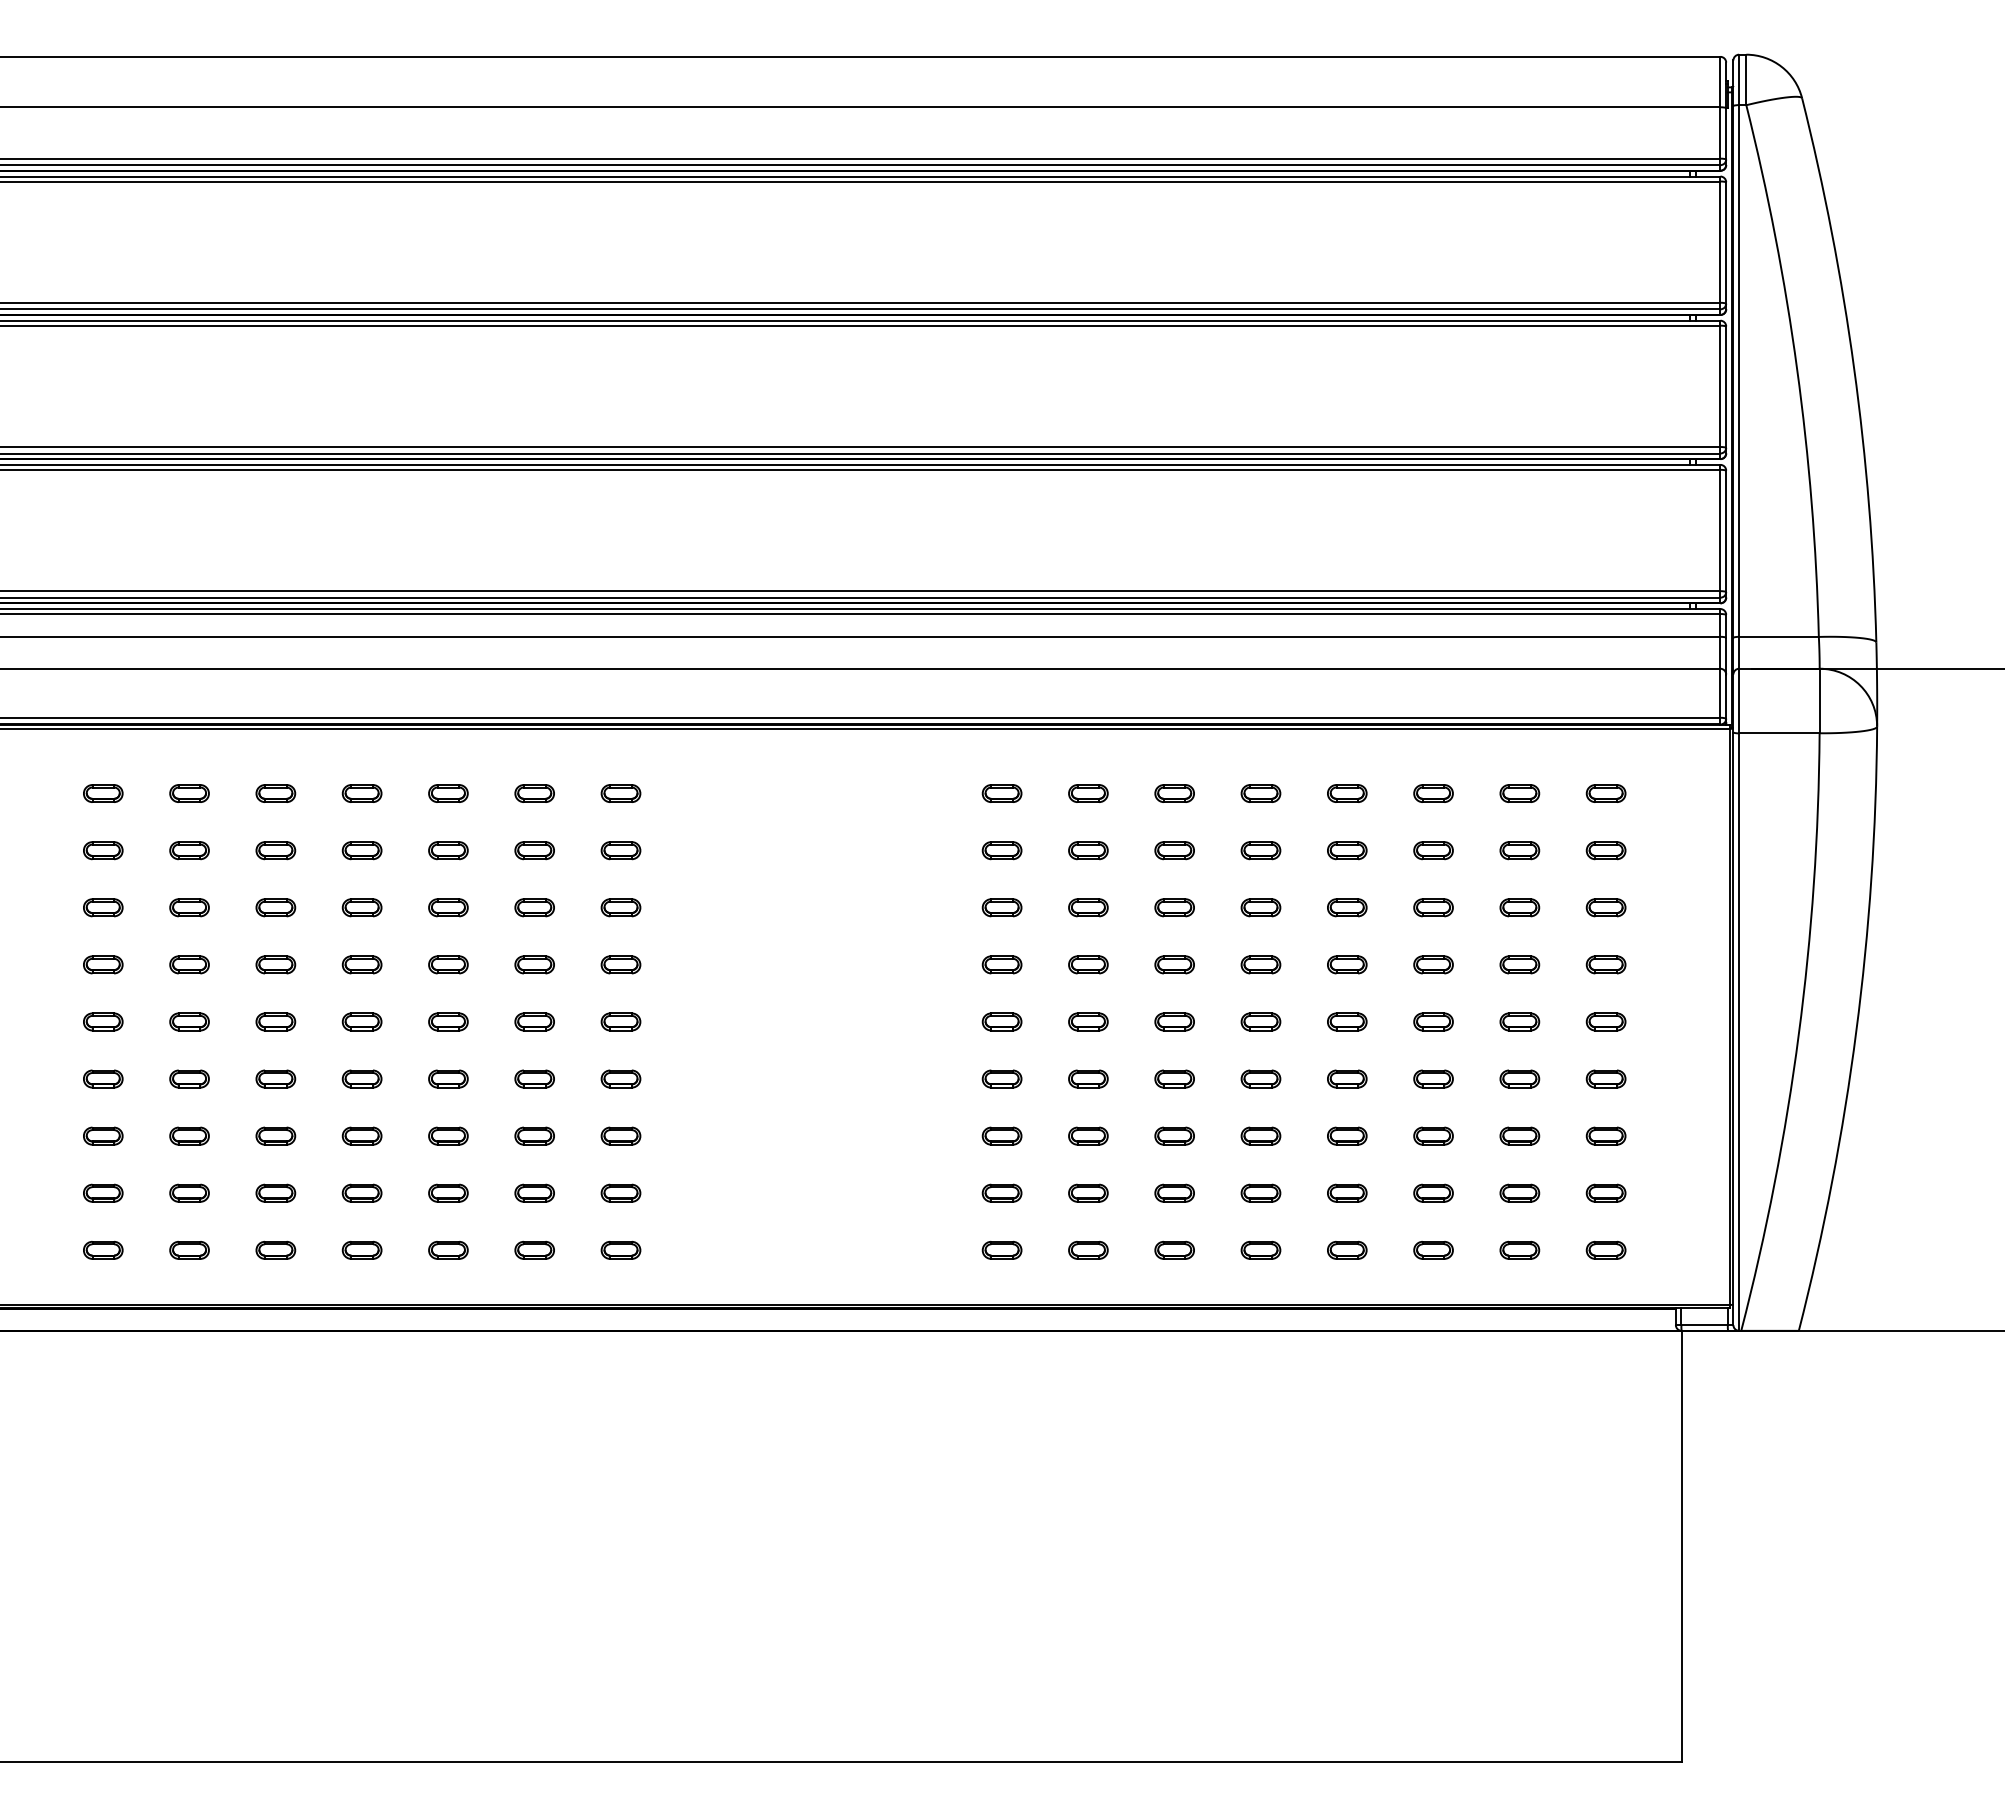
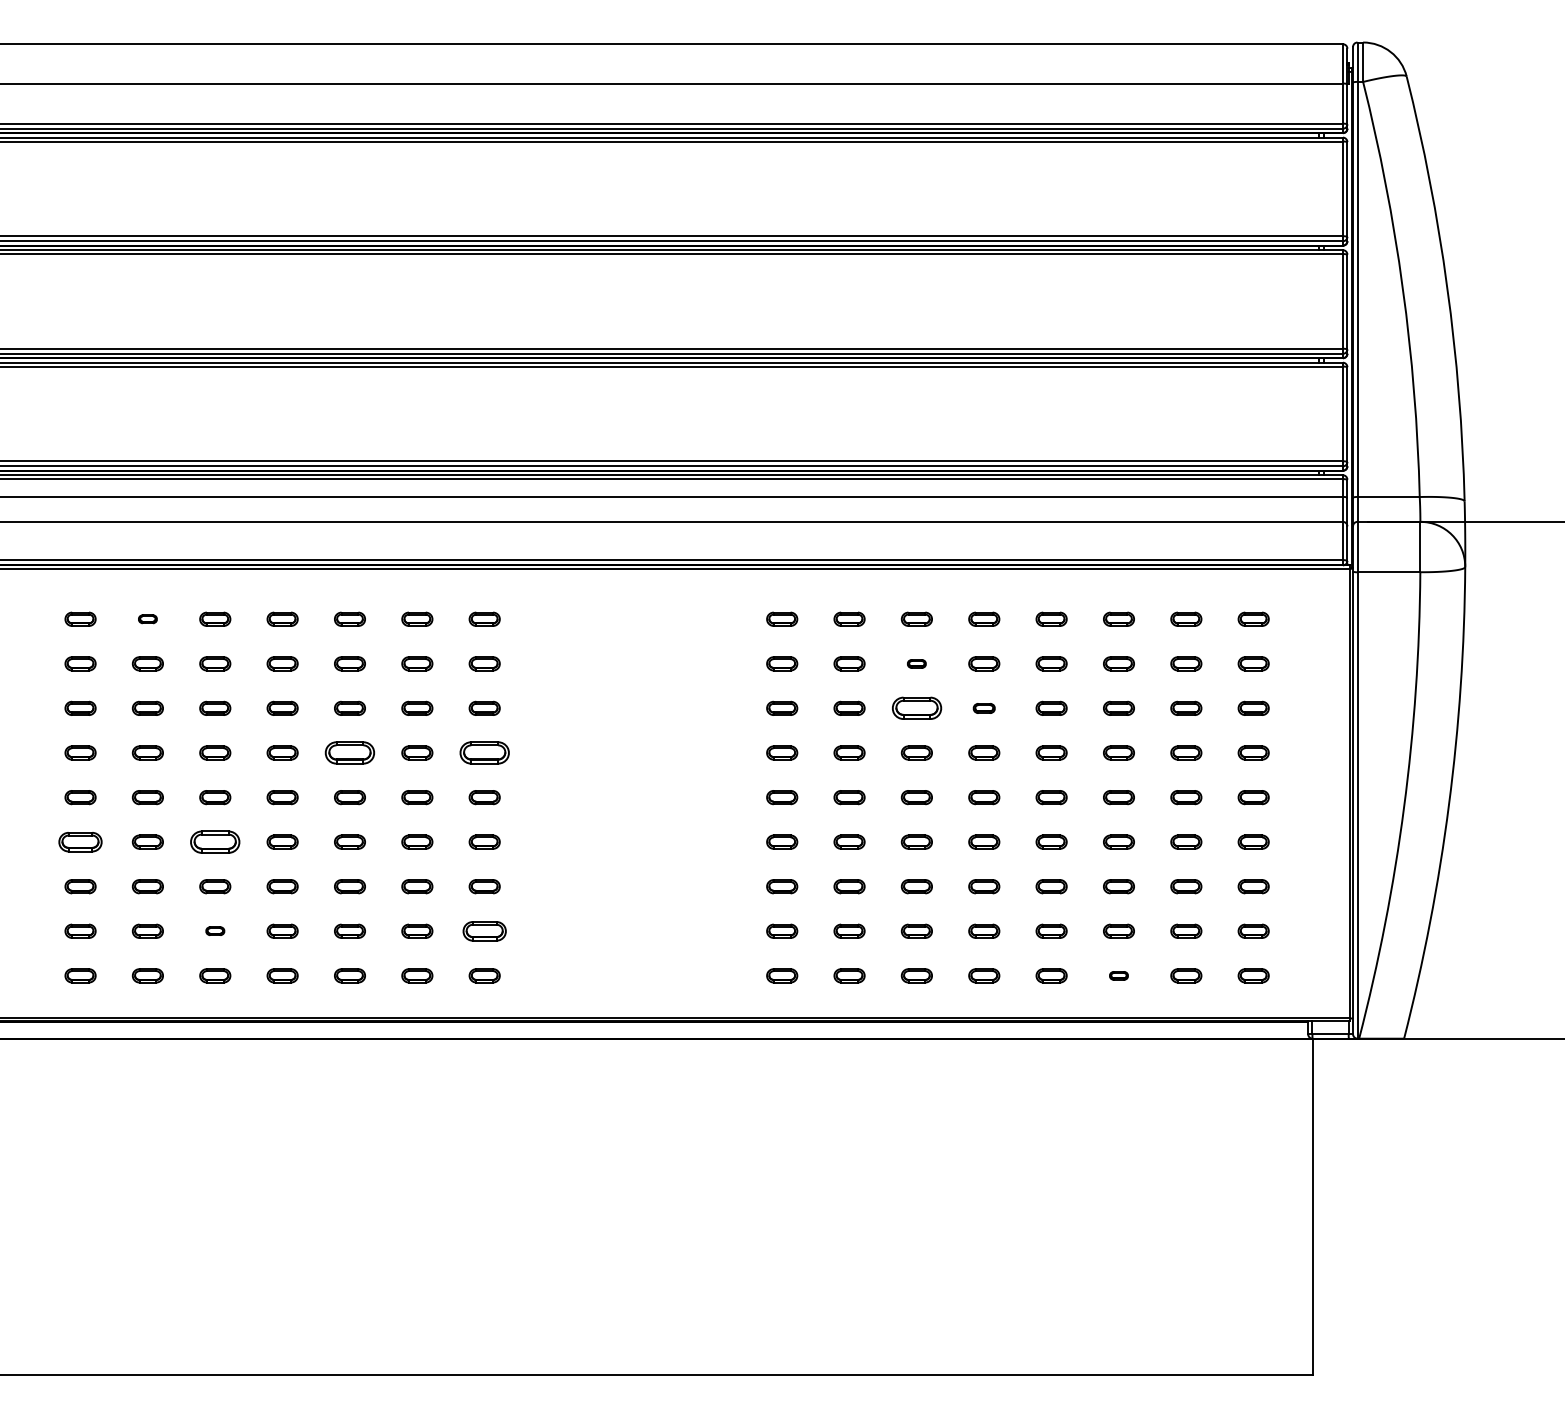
part: (189, 793) -> (147, 619), size x0.6
part: (1174, 850) -> (916, 663), size x0.6
part: (1174, 907) -> (916, 708), size x1.6
part: (1260, 907) -> (983, 708), size x0.7
part: (448, 964) -> (350, 752), size x1.6
part: (620, 964) -> (484, 752), size x1.6
part: (103, 1078) -> (80, 841), size x1.4
part: (275, 1078) -> (215, 841), size x1.6
part: (275, 1192) -> (215, 930), size x0.6
part: (620, 1192) -> (484, 930), size x1.4
part: (1433, 1250) -> (1118, 975), size x0.6

